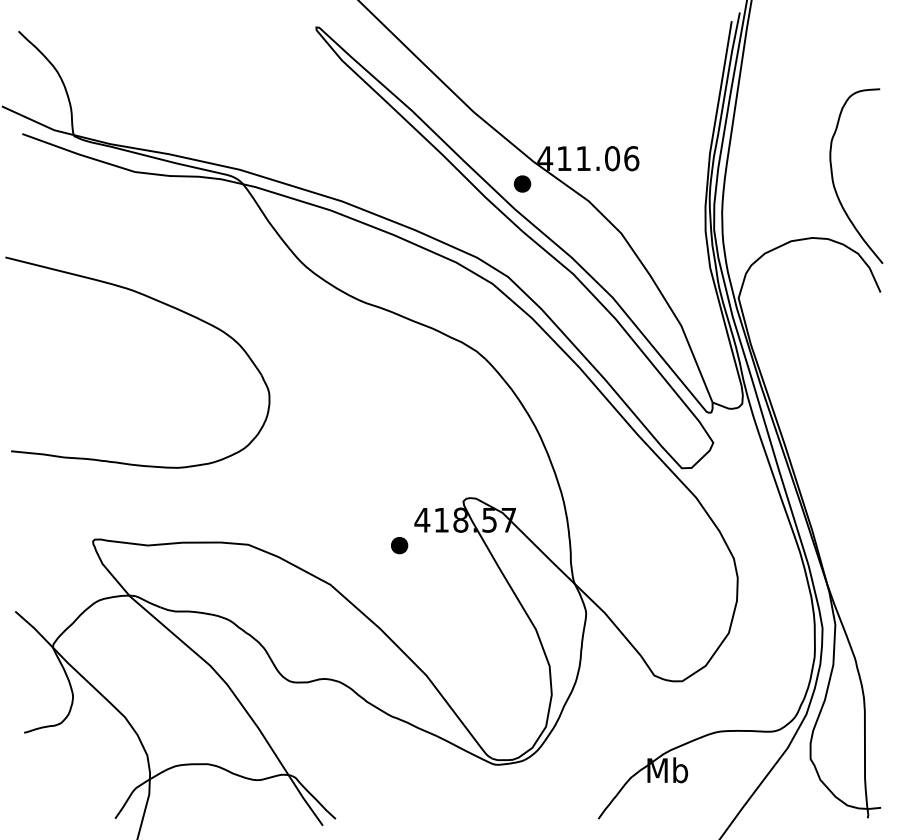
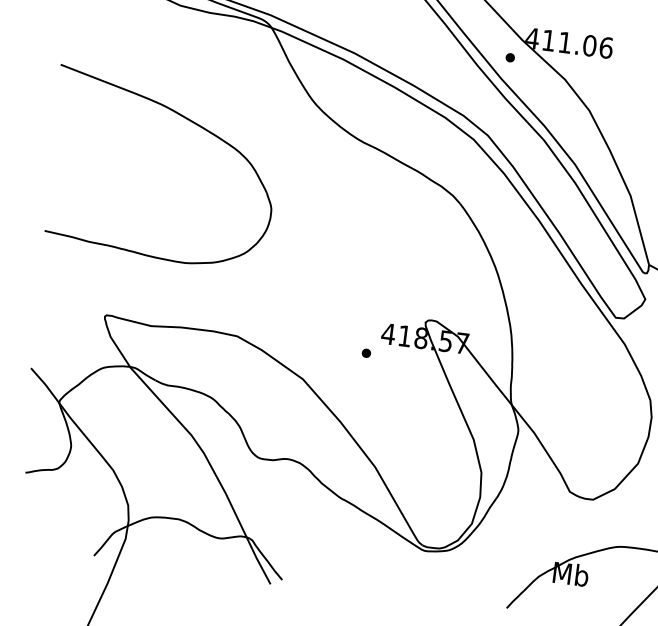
part: (522, 183) -> (510, 57), size x0.62
part: (399, 545) -> (366, 353), size x0.62

